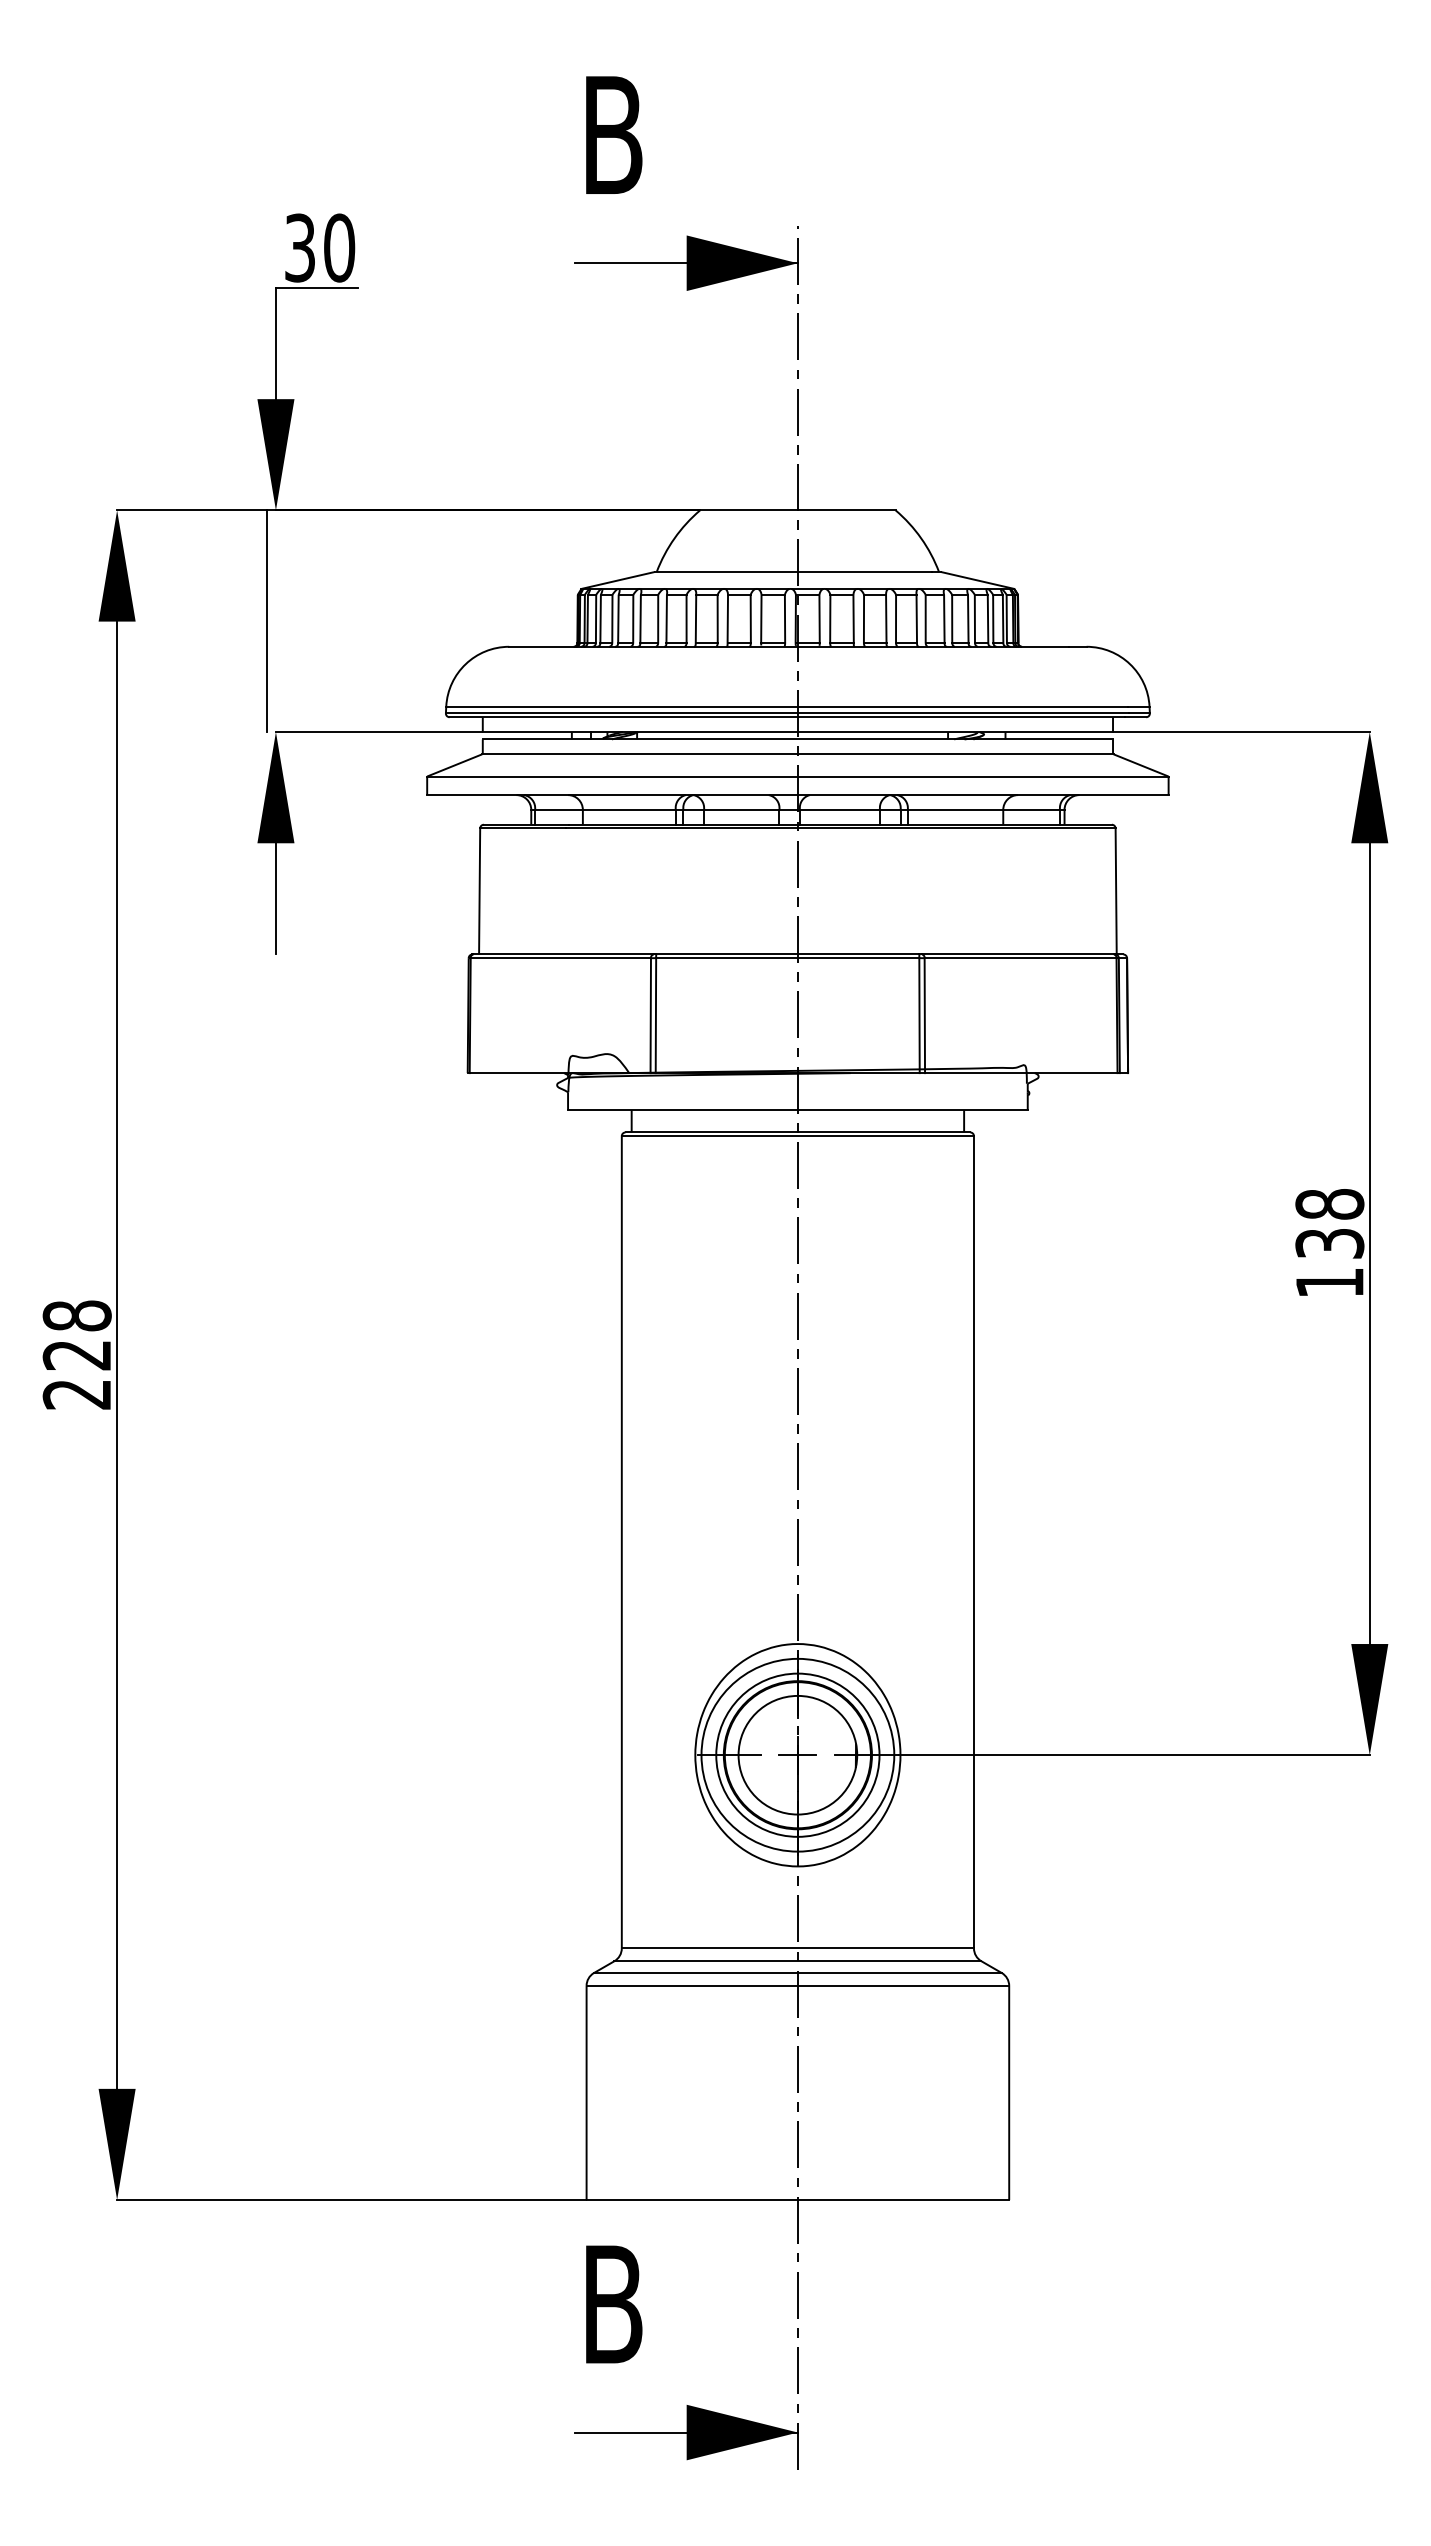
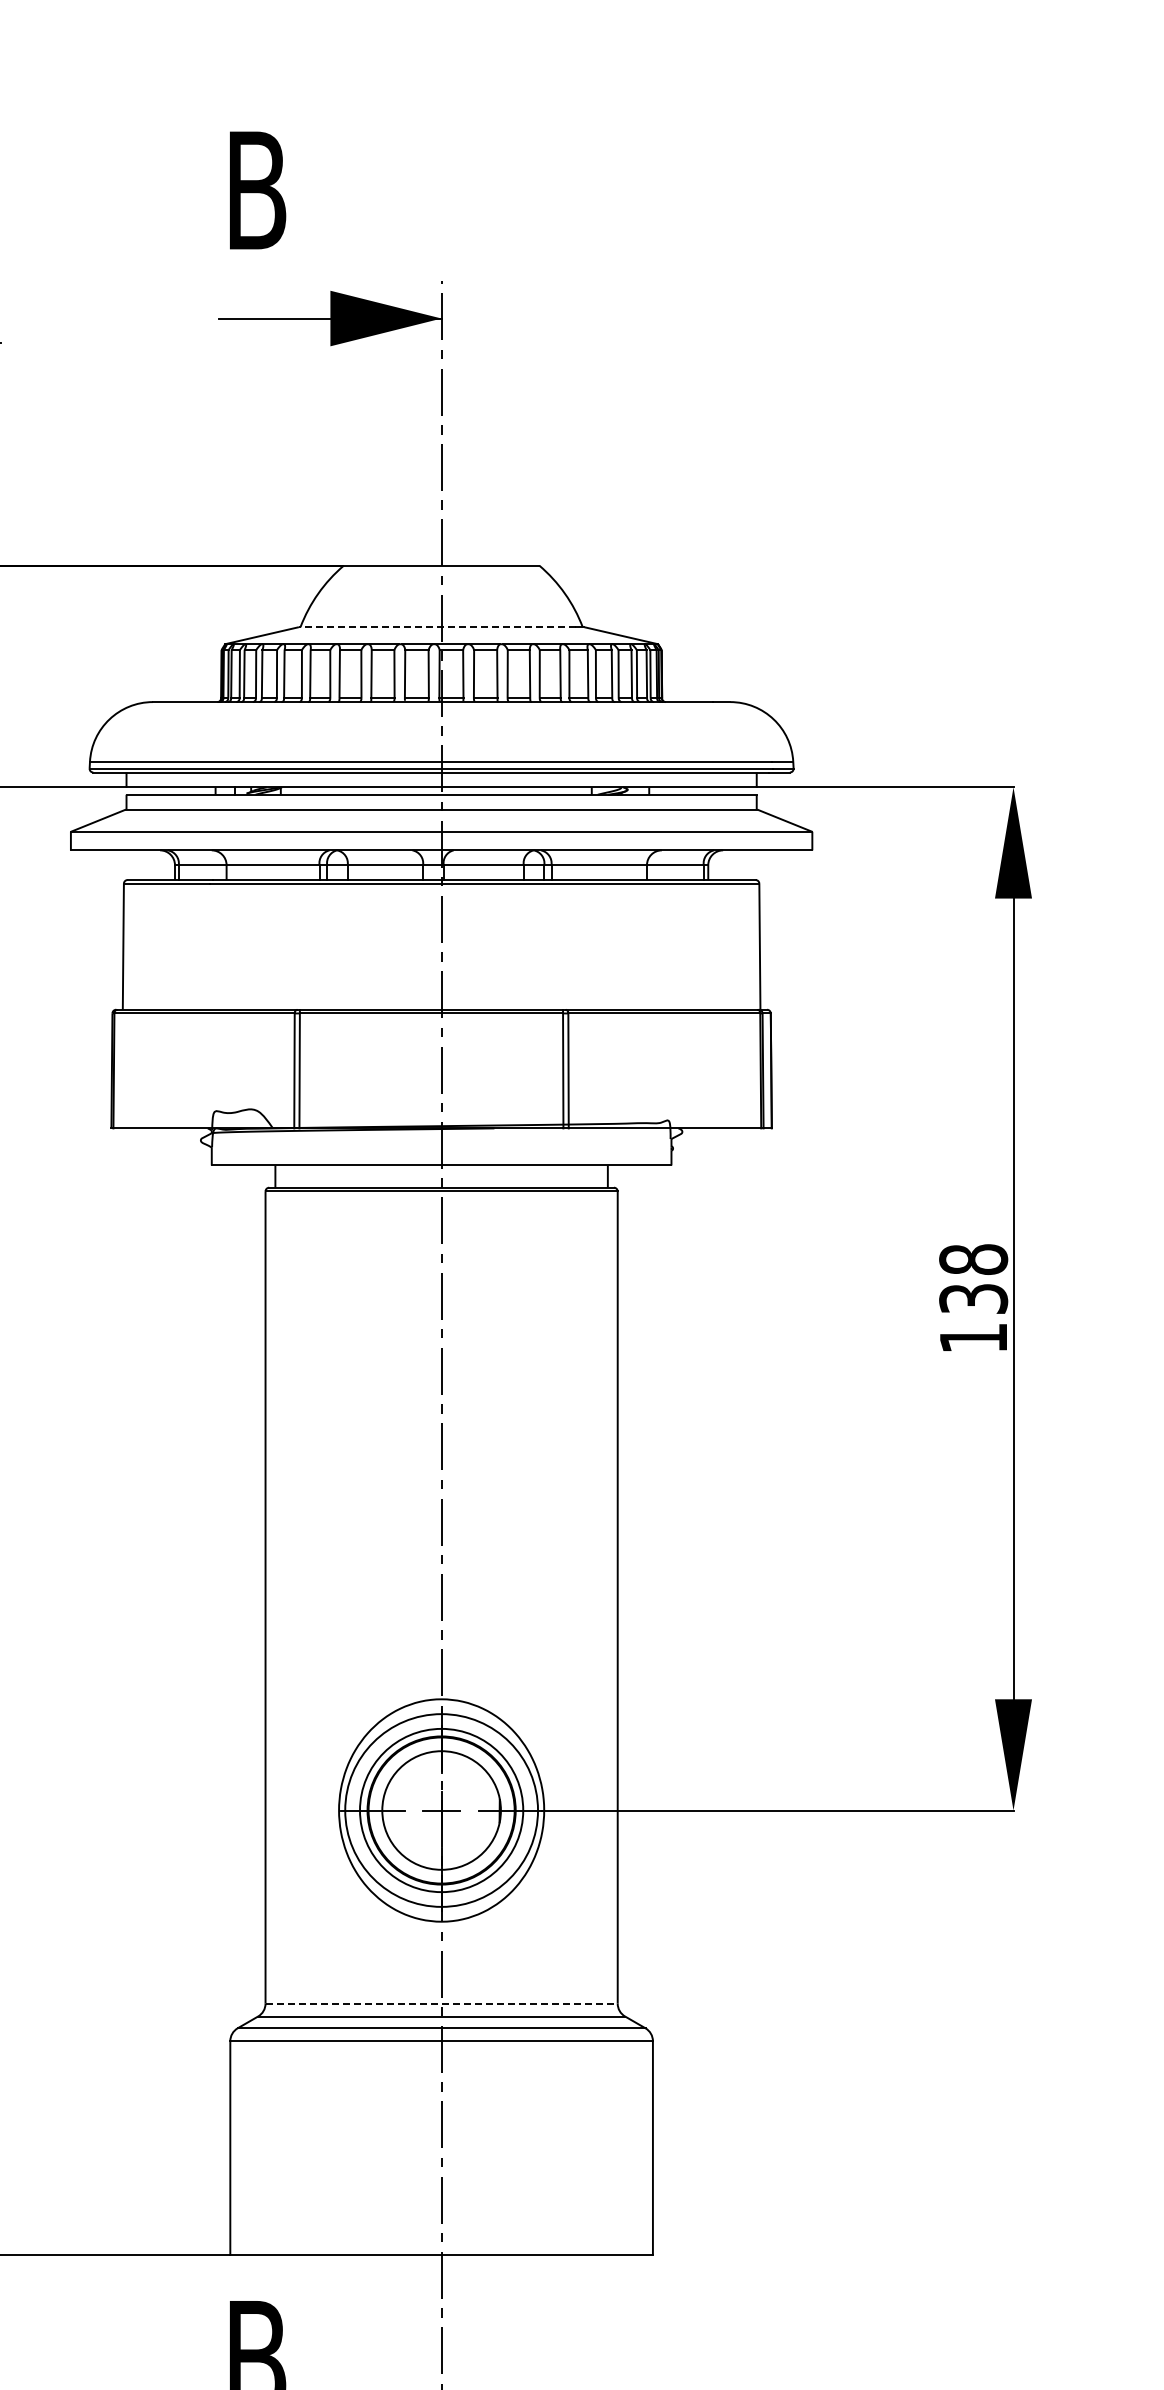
line: (793, 571) -> (437, 626), solid -> dashed
line: (798, 1948) -> (442, 2003), solid -> dashed

